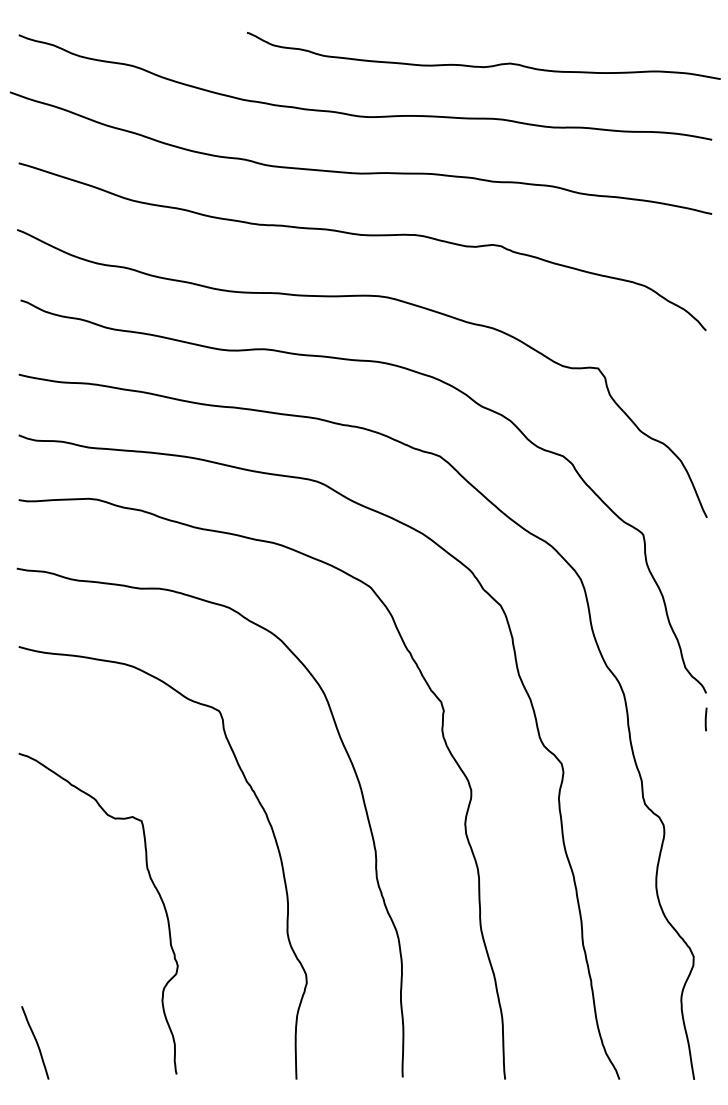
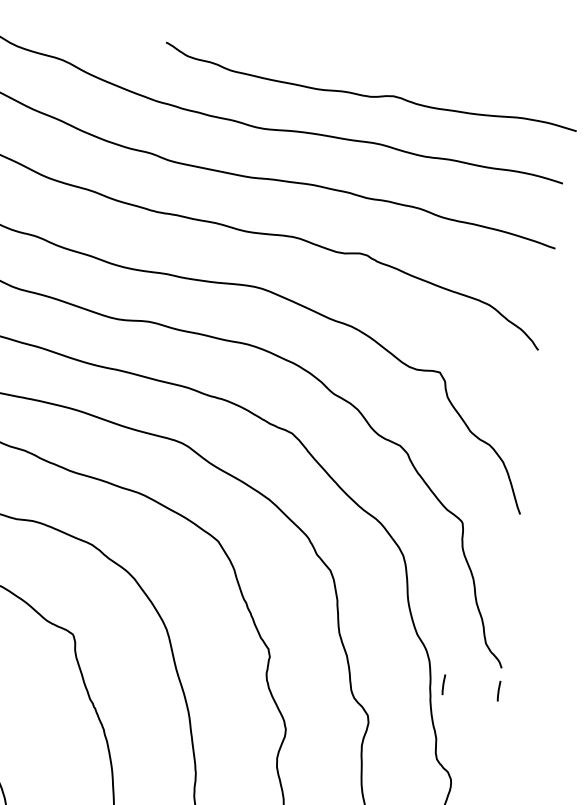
line: (642, 719) -> (443, 684), added

